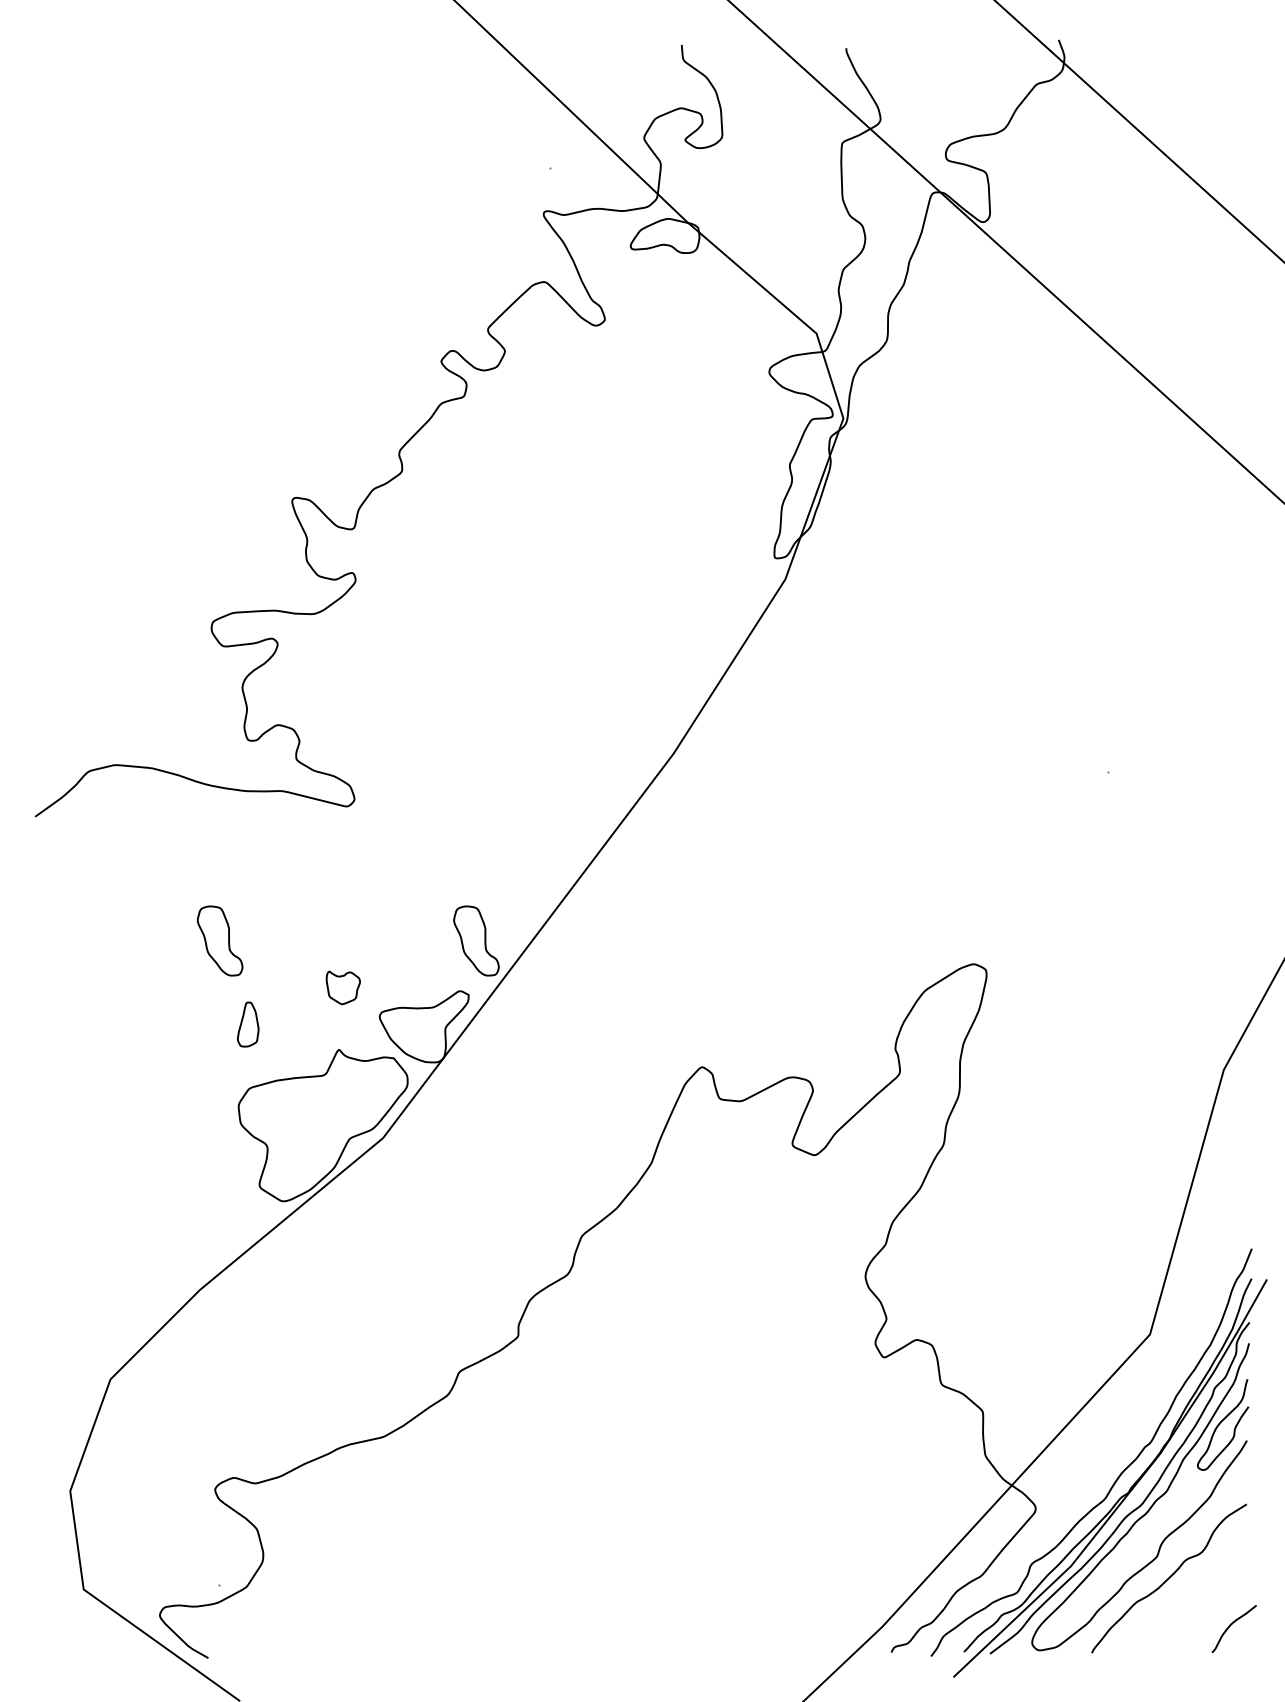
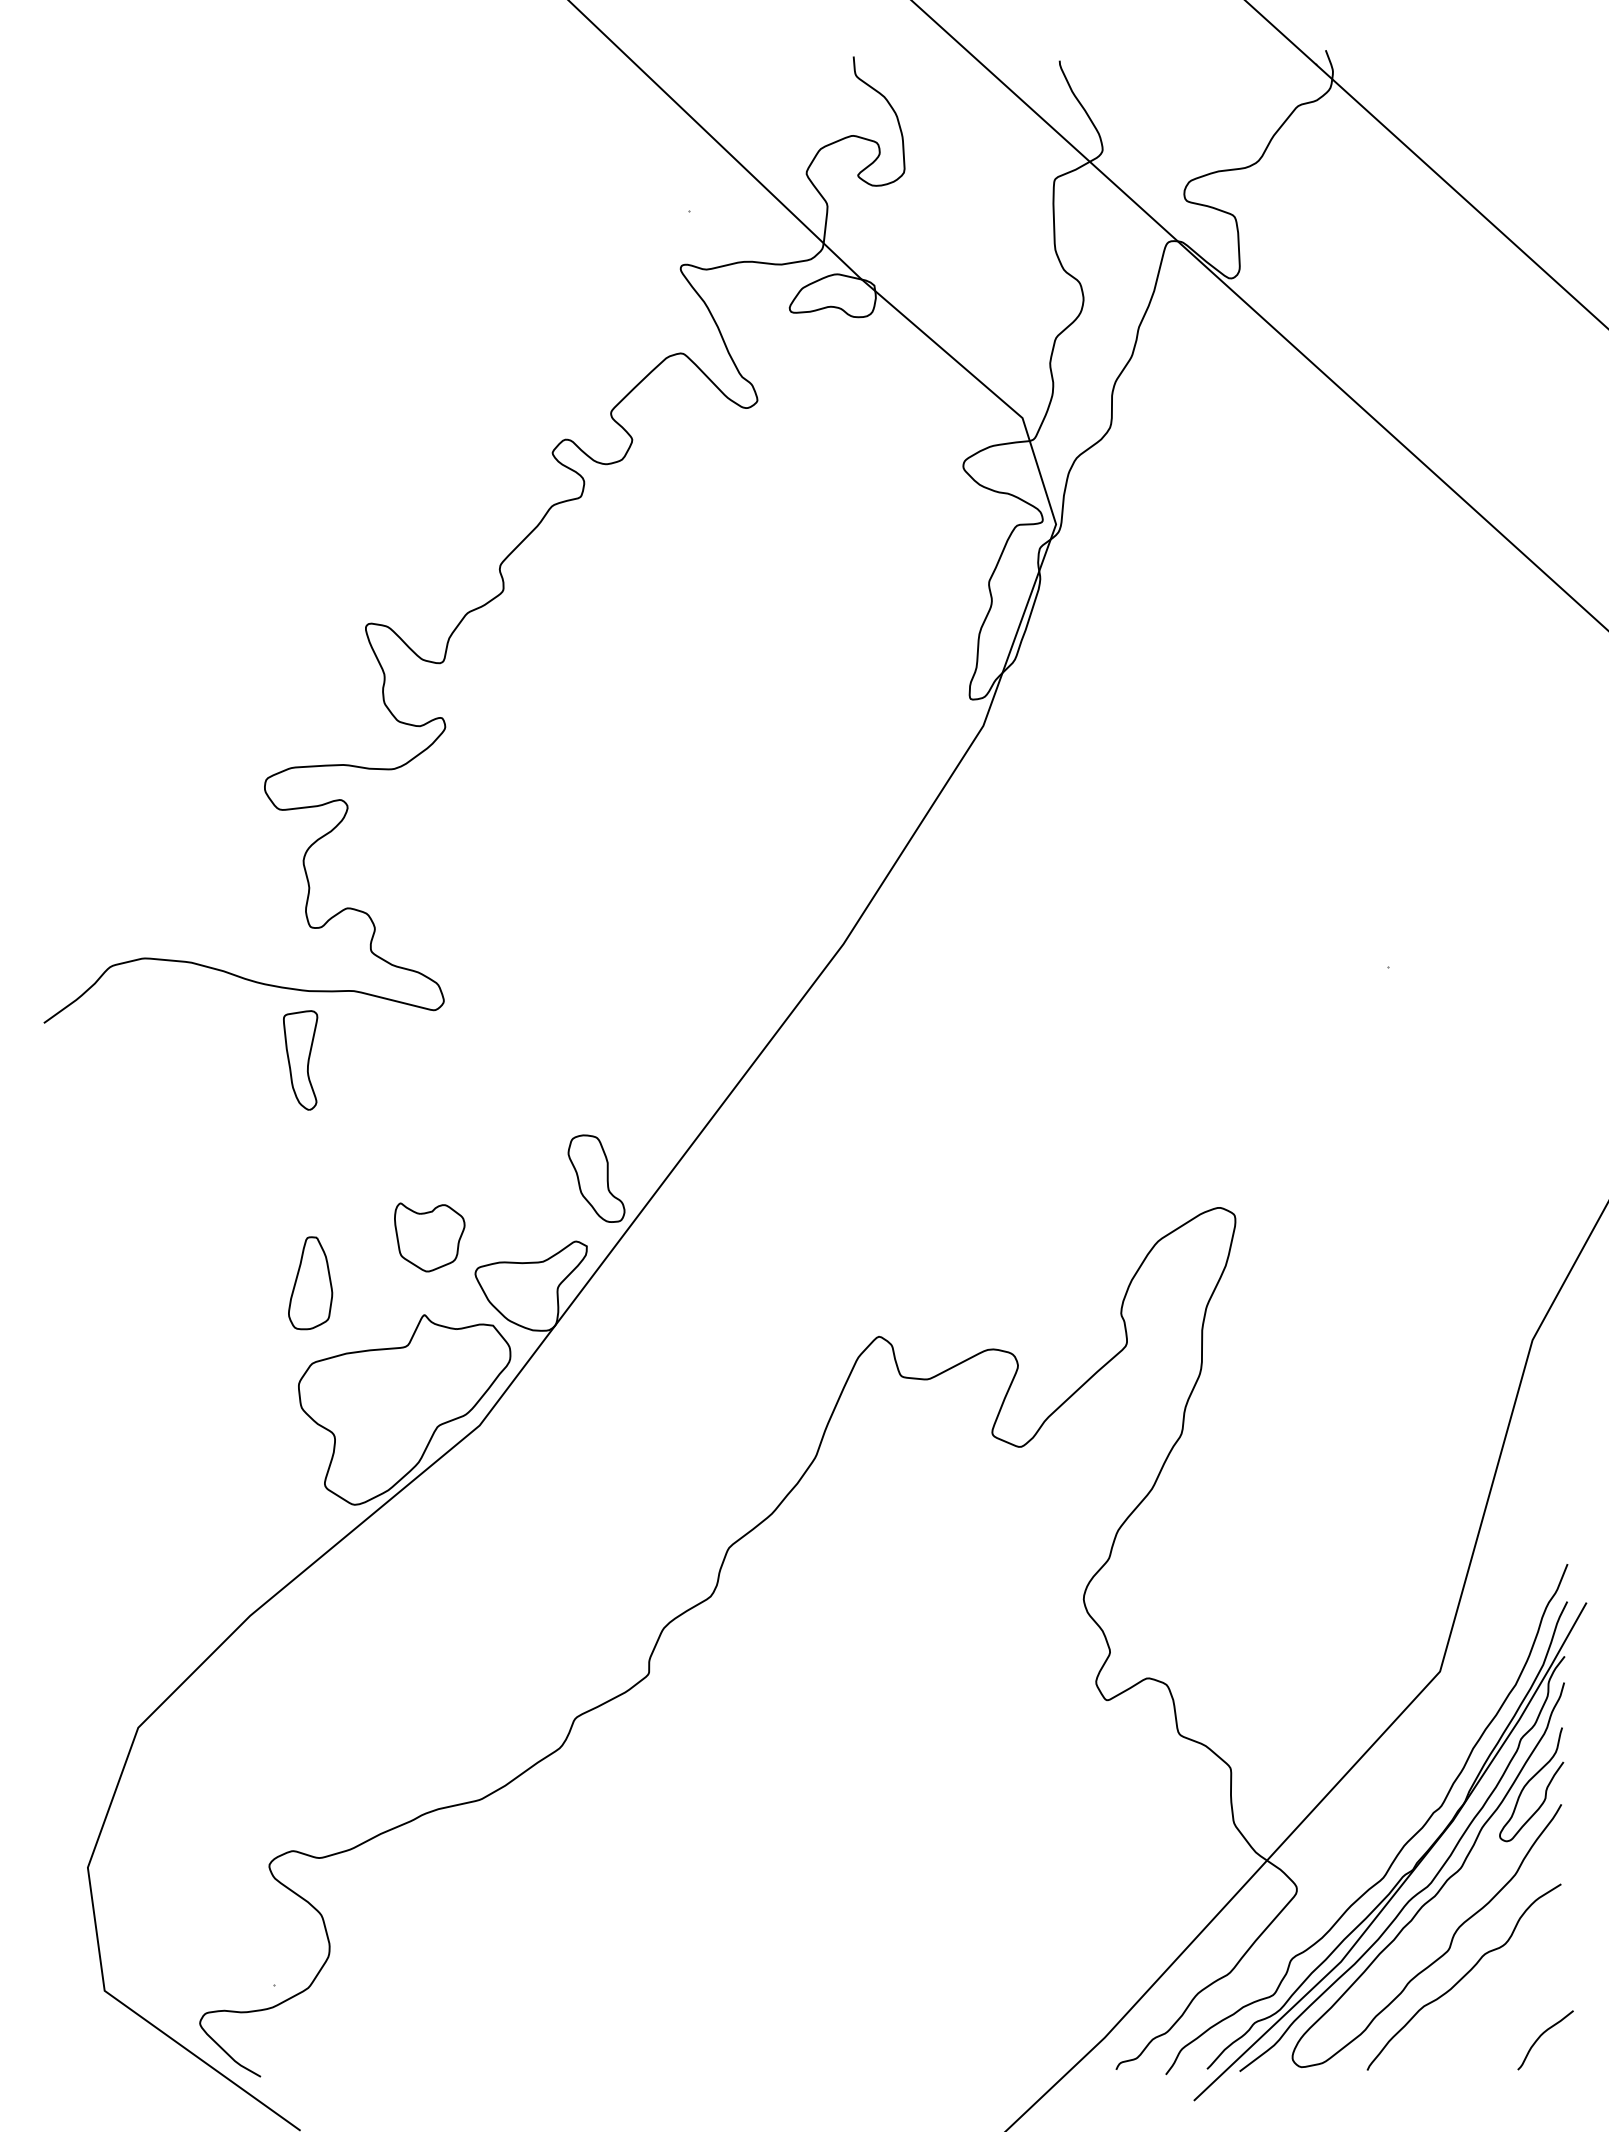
part: (240, 846) -> (300, 1060), added
part: (220, 940) -> (275, 1178), removed
part: (343, 987) -> (429, 1237), size x1.67
part: (248, 1024) -> (310, 1283), size x1.67

